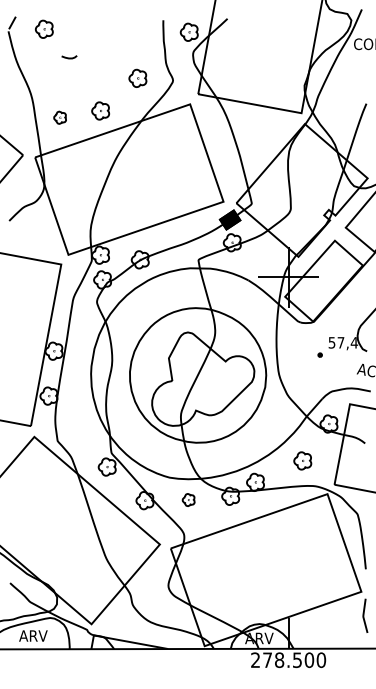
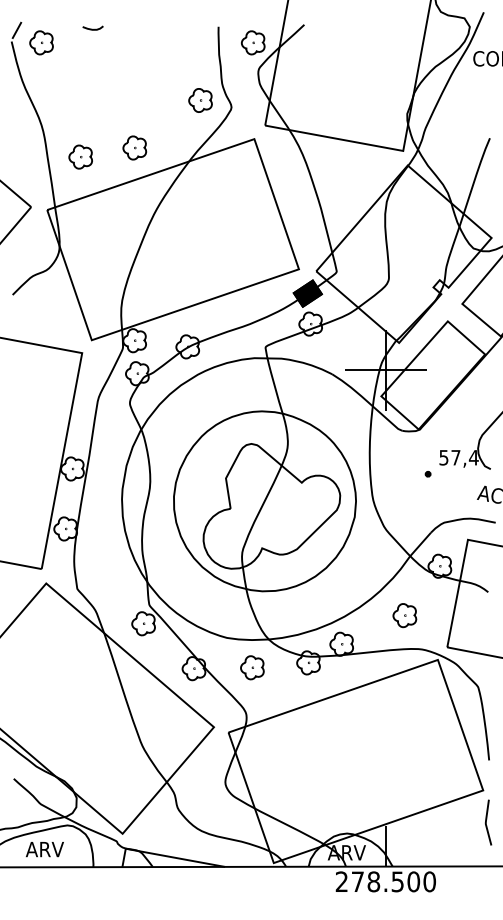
part: (44, 29) -> (41, 42), moved
curve: (69, 57) -> (92, 28), moved
part: (137, 78) -> (200, 100), moved
part: (60, 117) -> (80, 156), size x1.43
part: (188, 499) -> (252, 667), size x1.43

